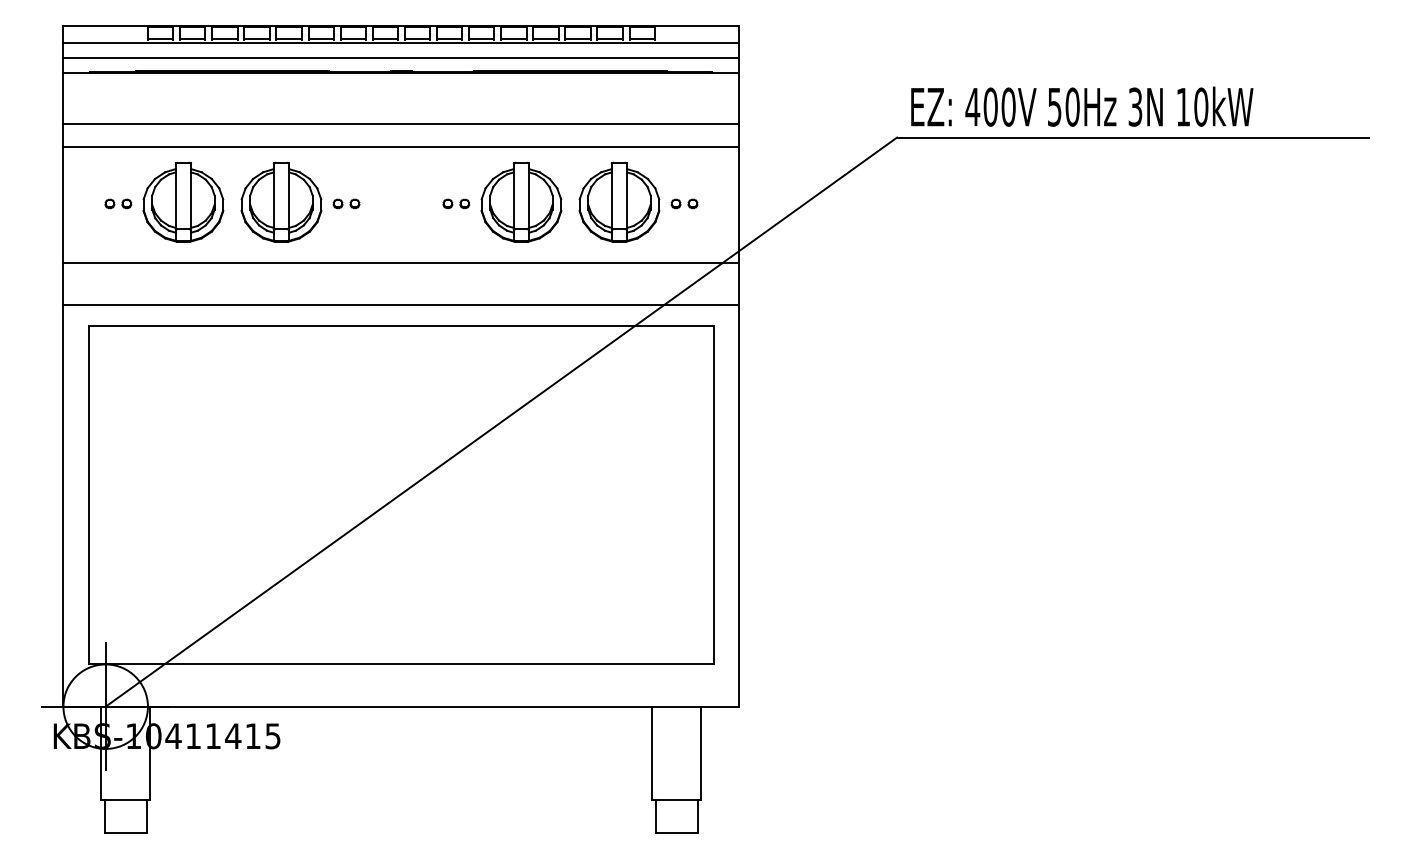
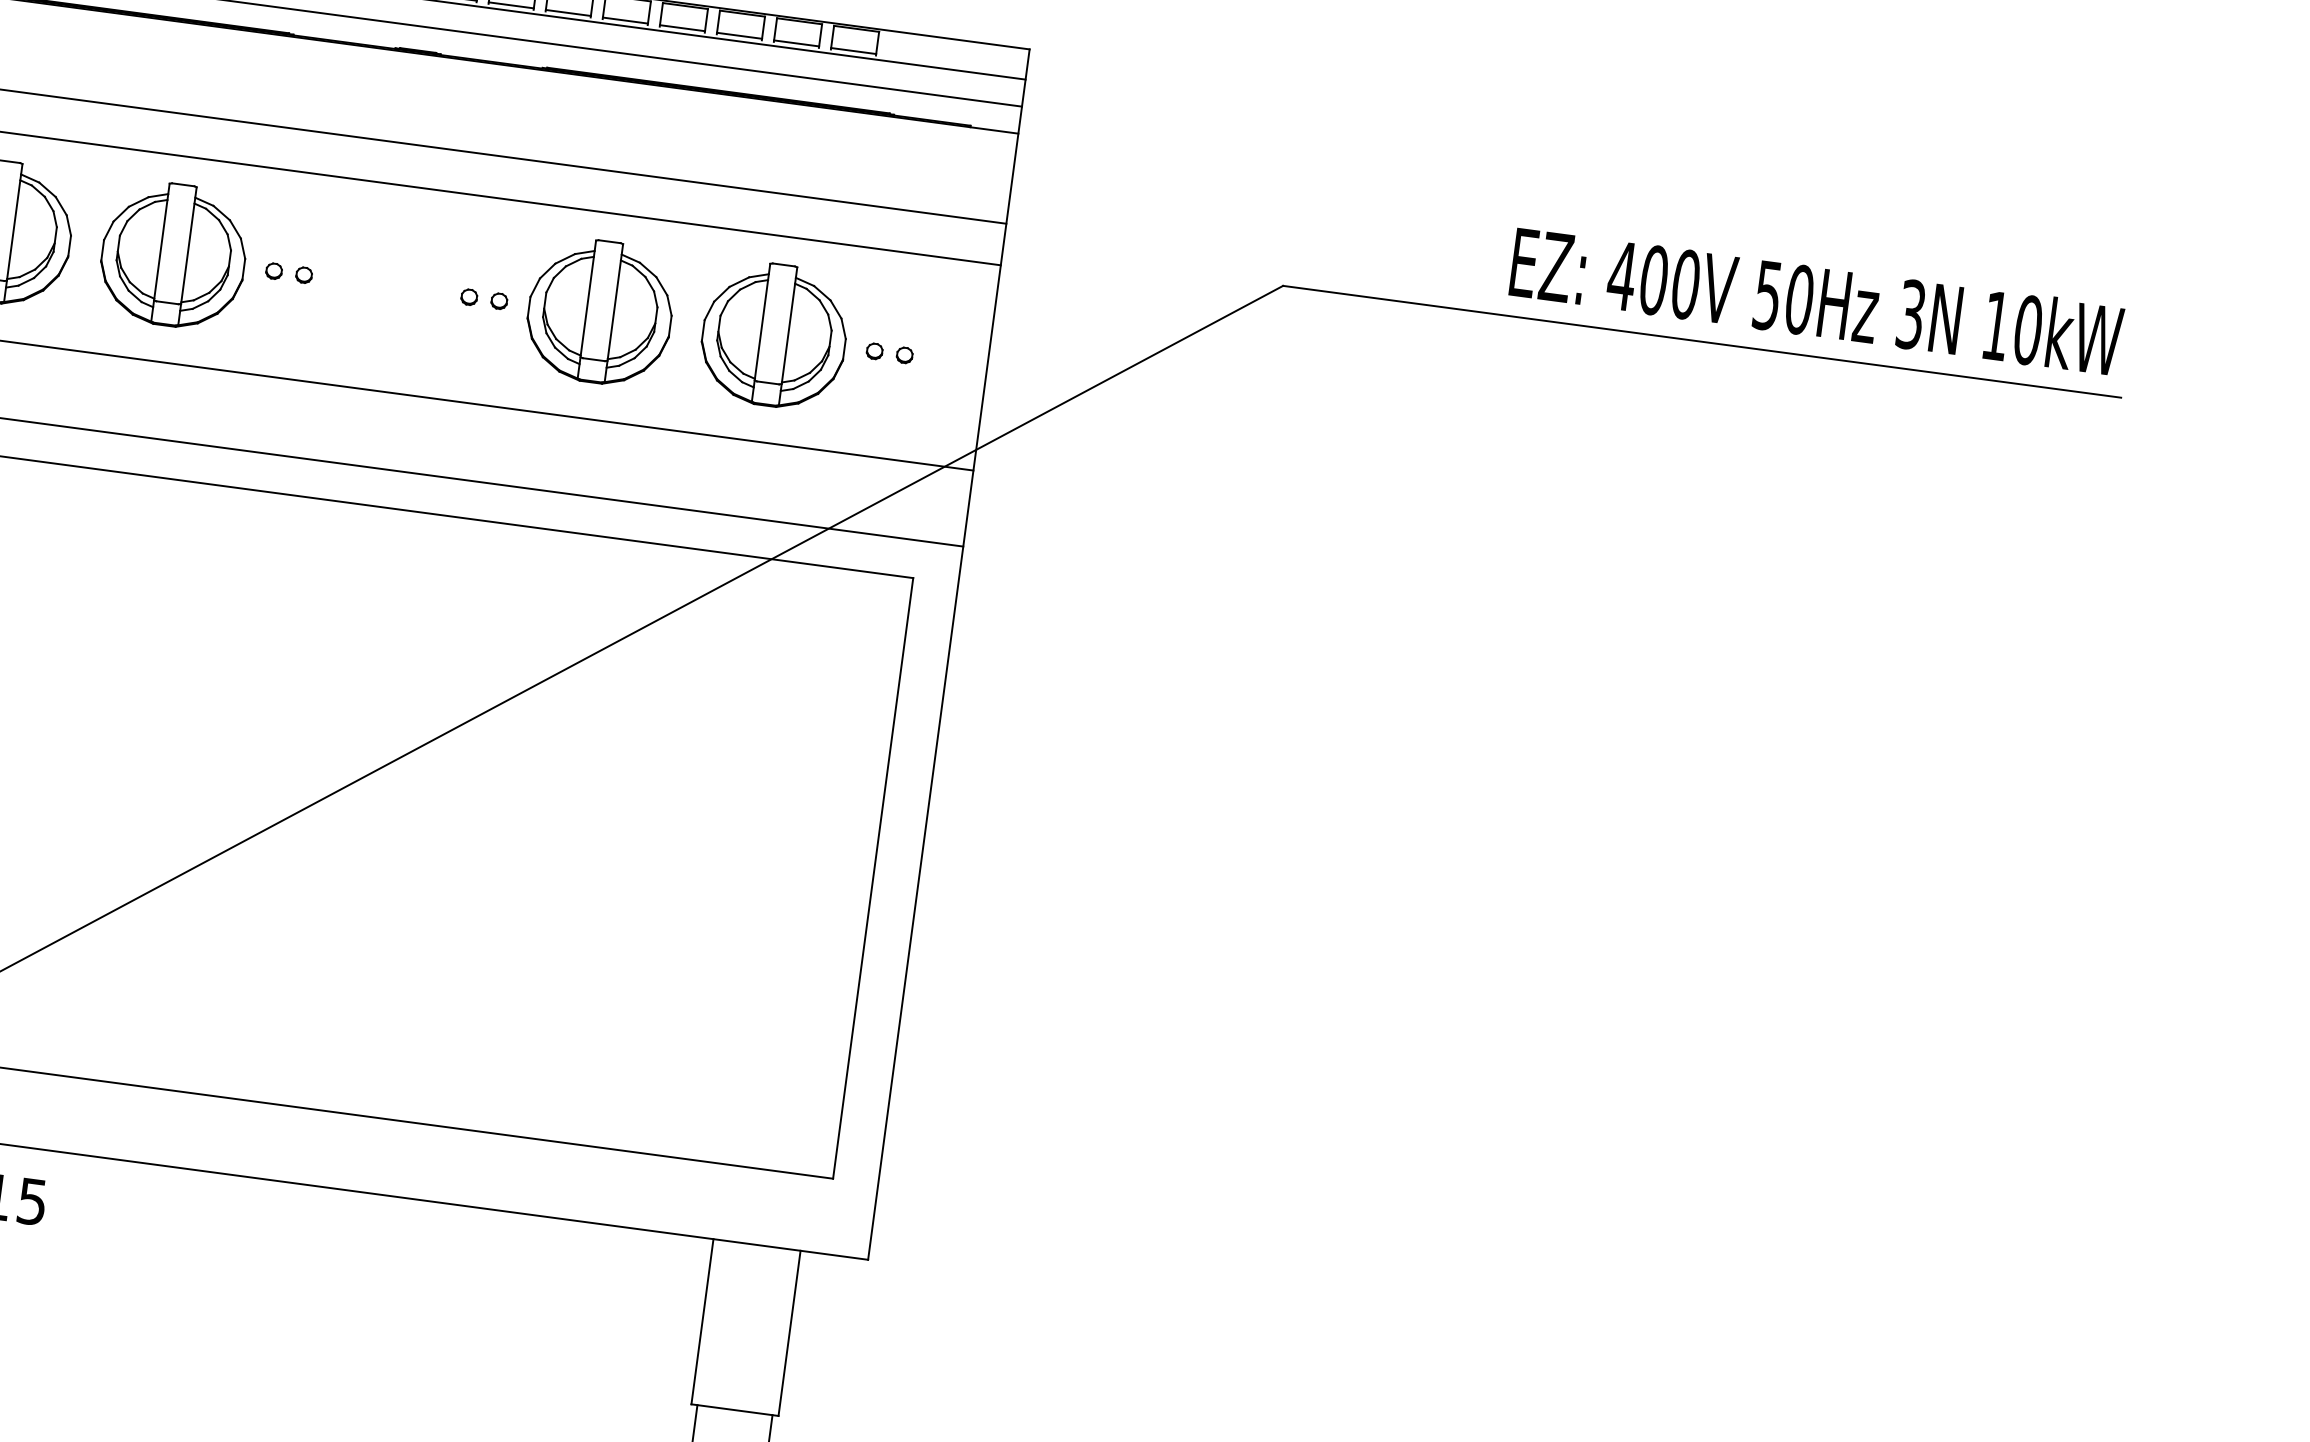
text: (1082, 106) -> (1817, 300), moved

